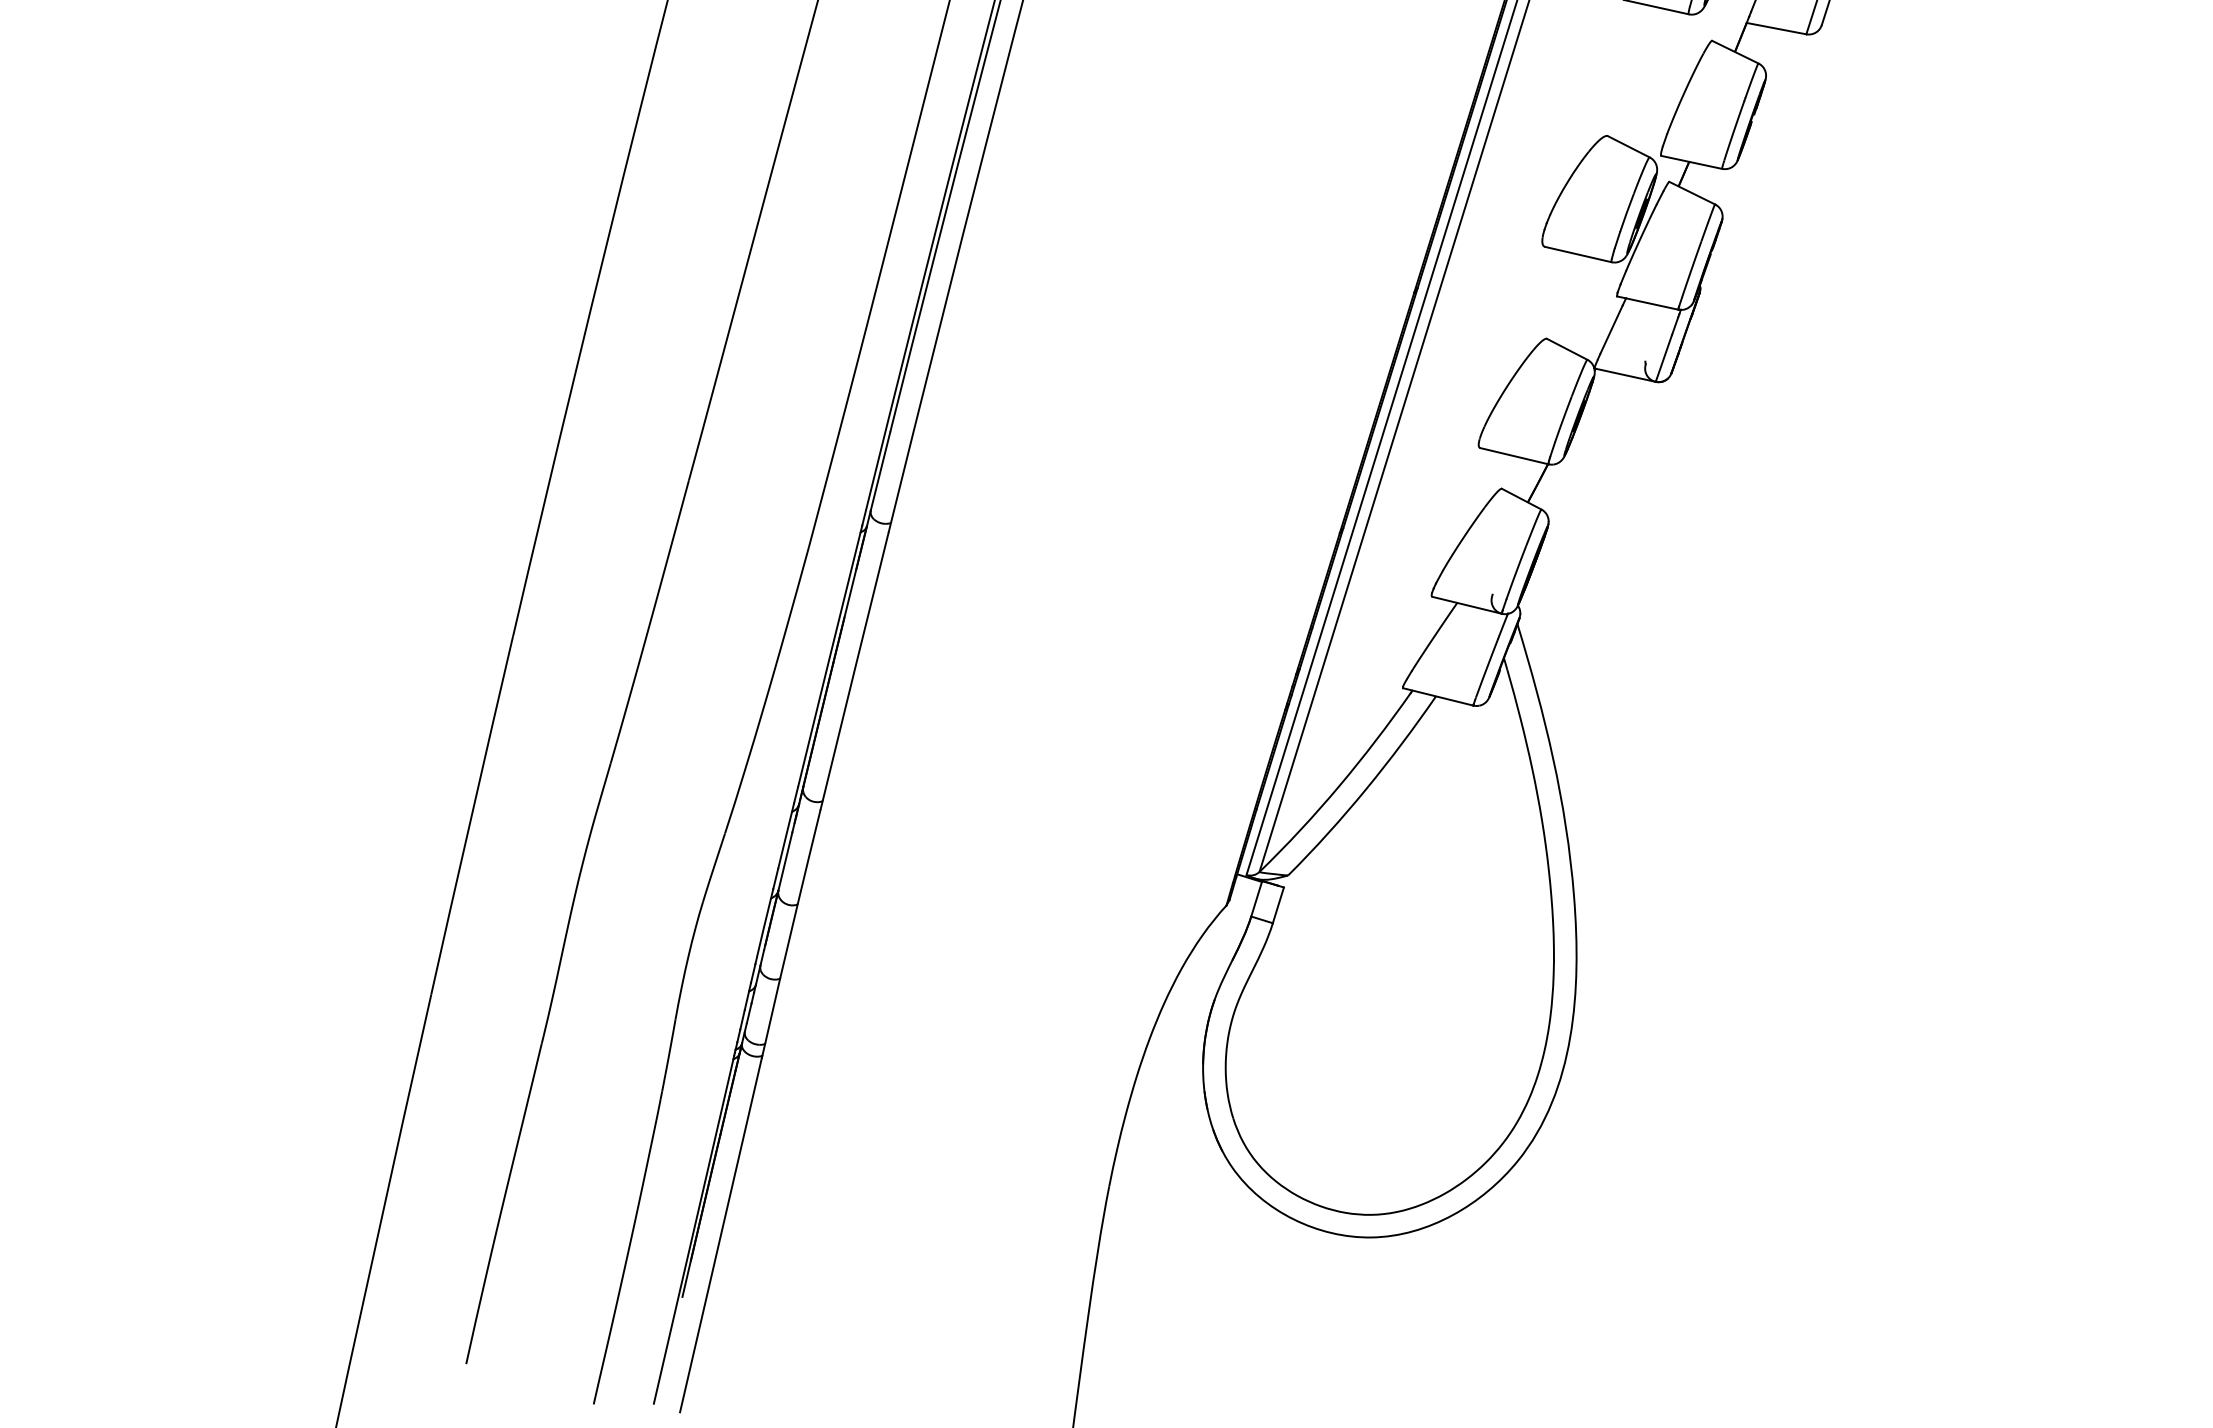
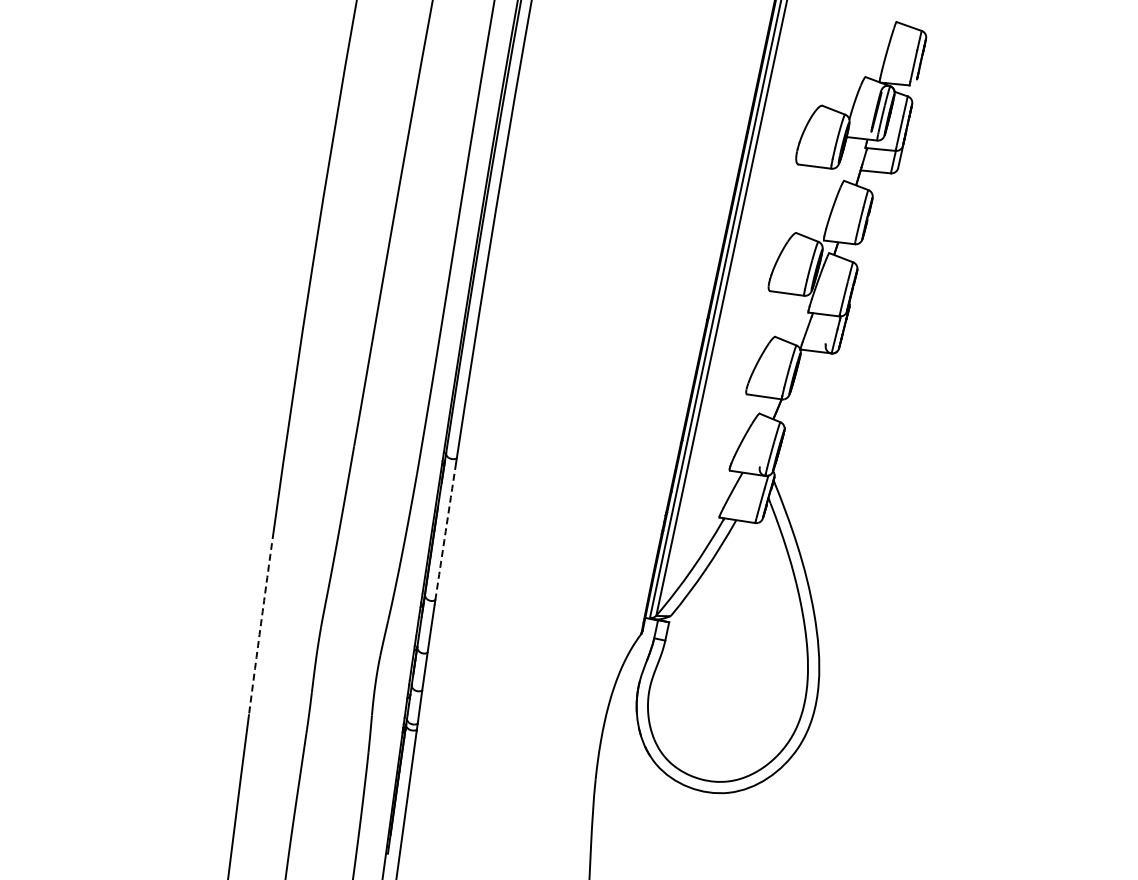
arc: (855, 666) -> (445, 531), solid -> dashed
arc: (472, 815) -> (261, 623), solid -> dashed

